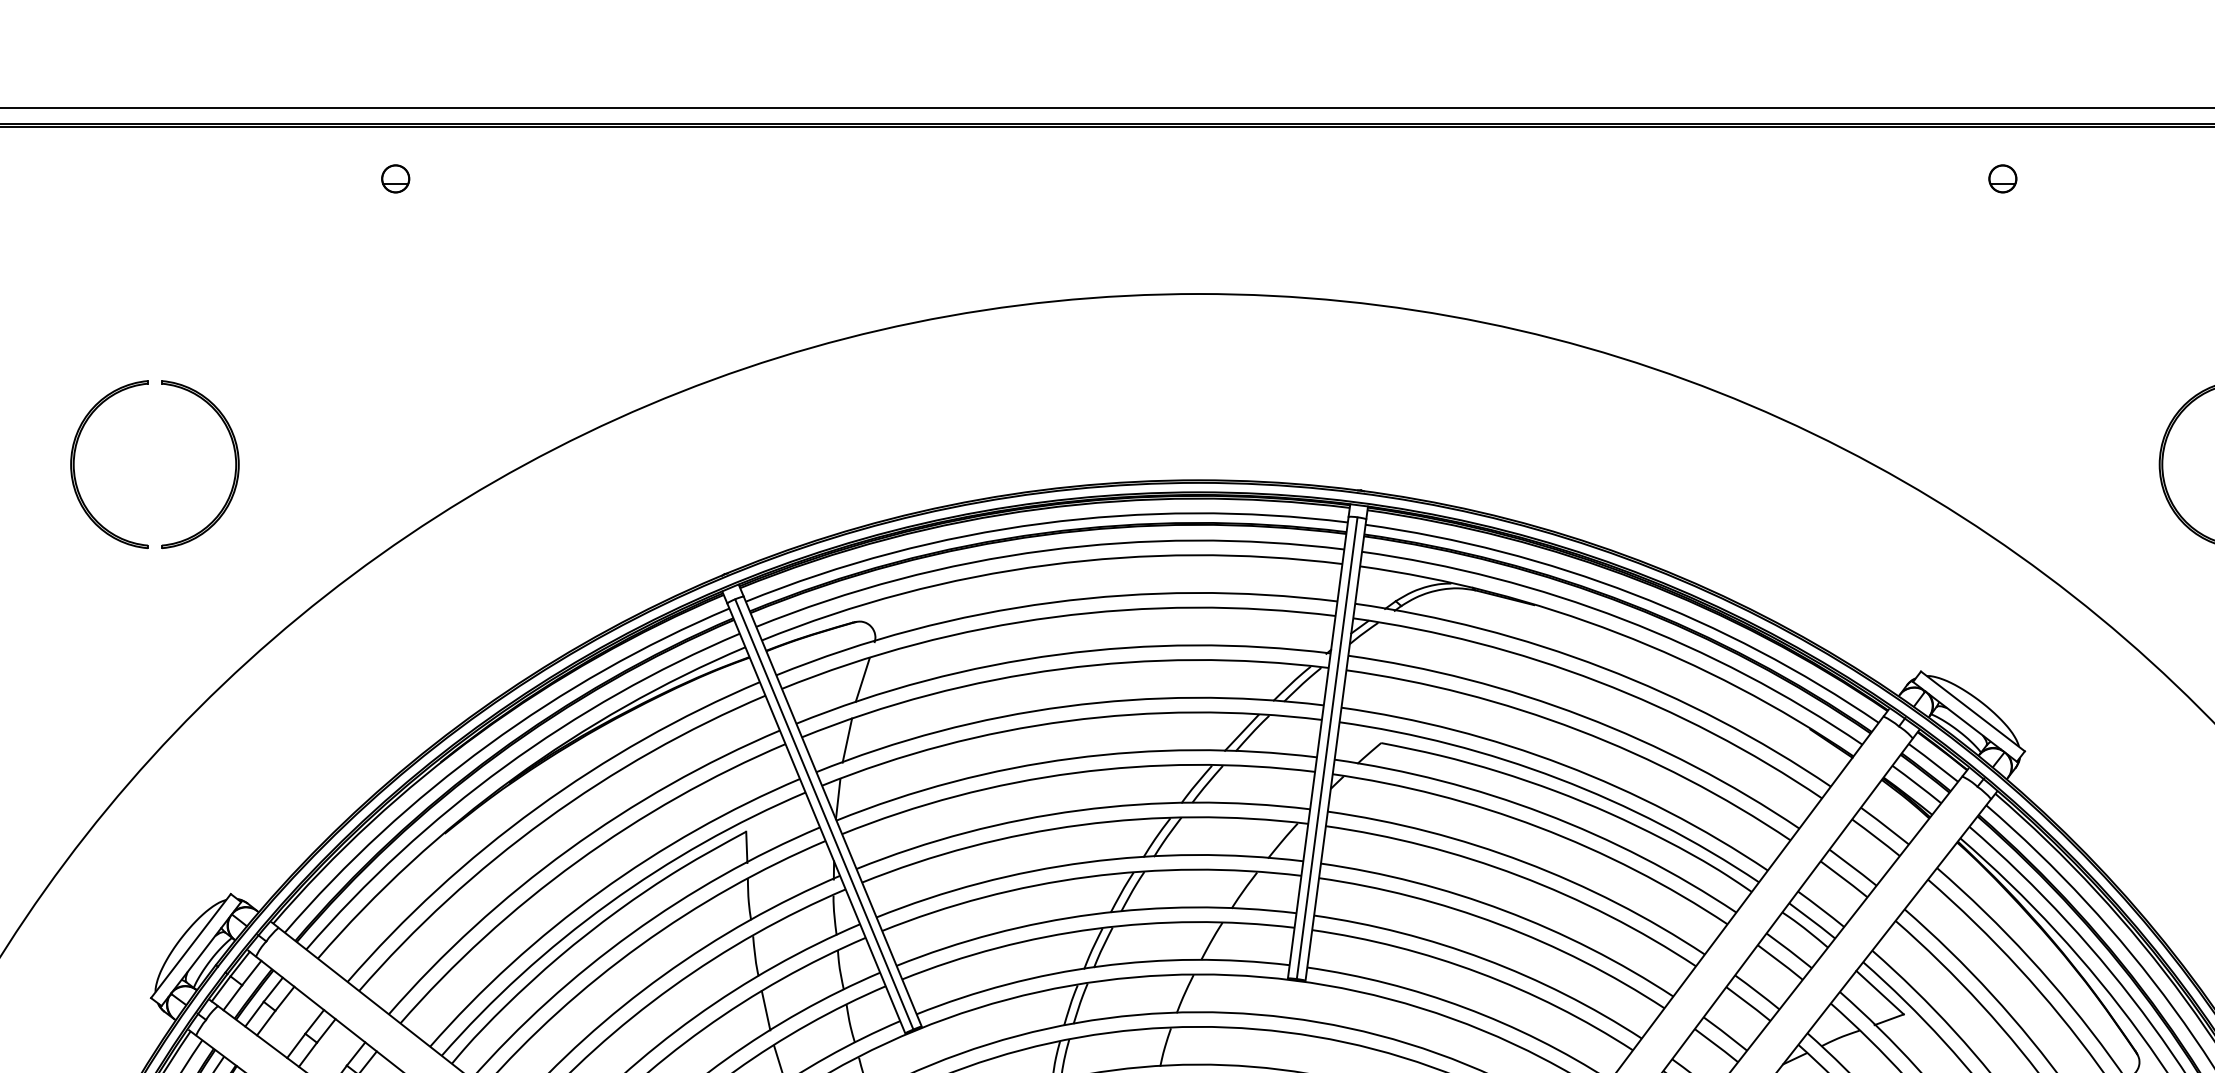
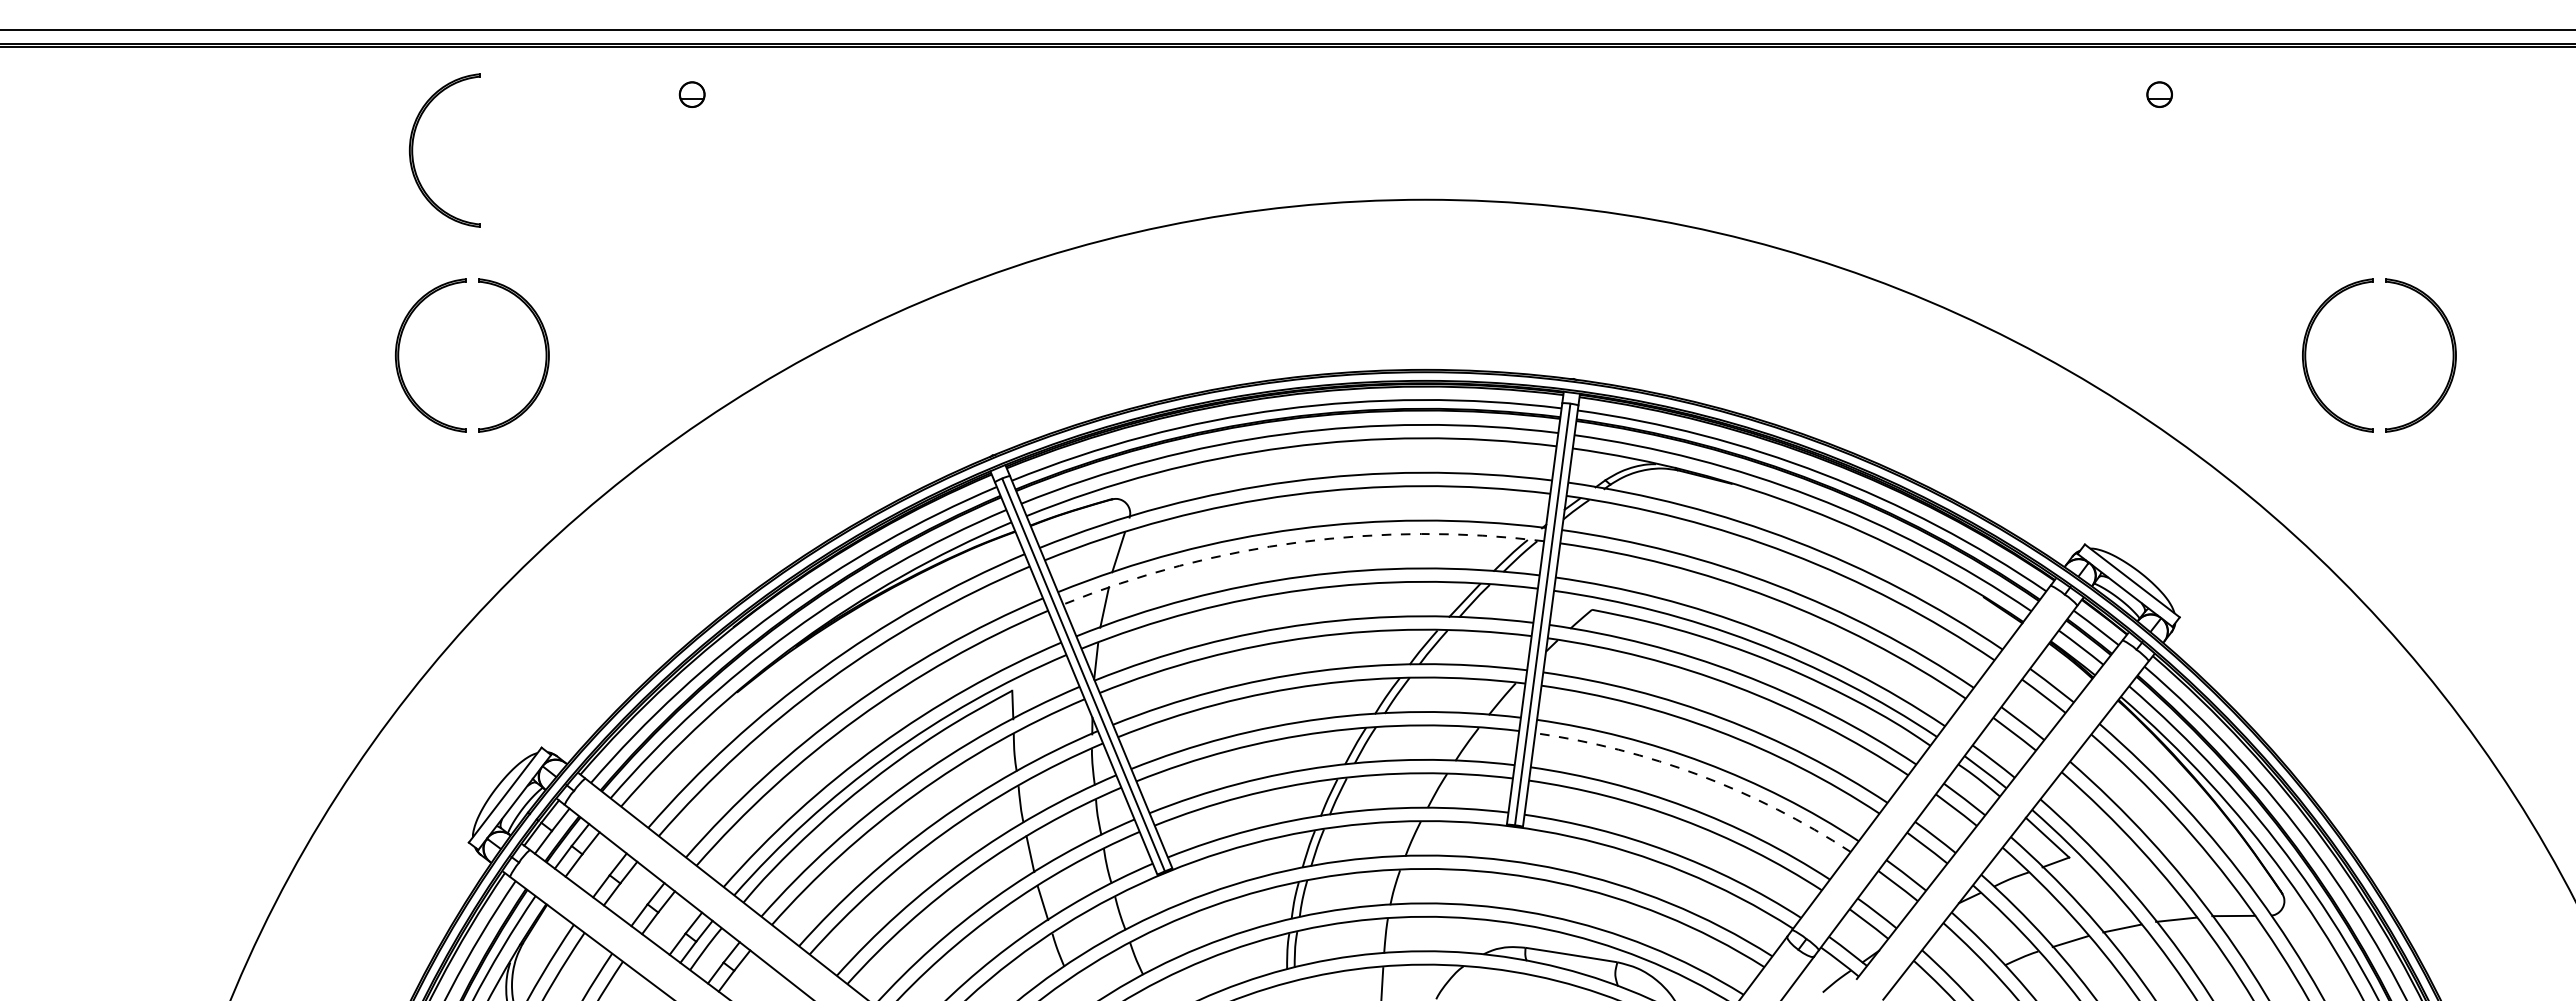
part: (90, 240) -> (413, 150), added
arc: (1060, 669) -> (1299, 542), solid -> dashed
arc: (1498, 924) -> (1699, 775), solid -> dashed

